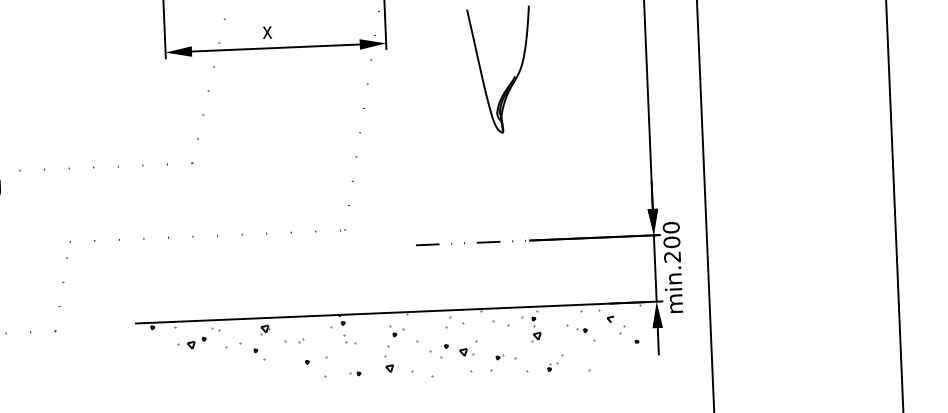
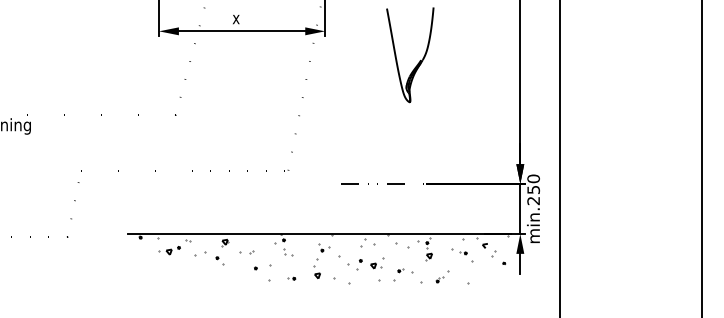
text: (671, 241) -> (533, 189), min.200 -> min.250

